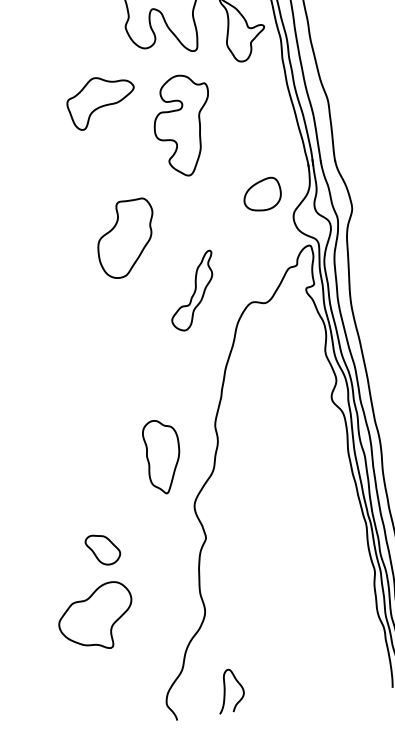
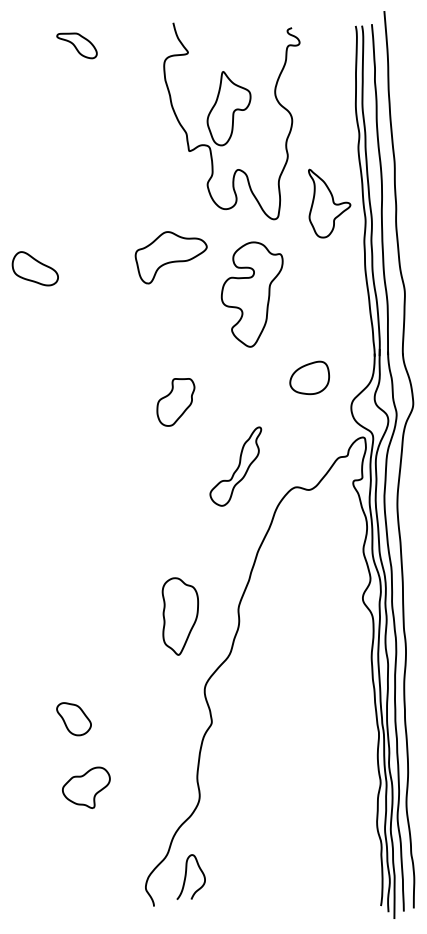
part: (262, 194) -> (309, 377), moved
part: (126, 238) -> (175, 402), size x0.6
part: (163, 456) -> (180, 616), moved
part: (102, 550) -> (73, 719), moved
part: (96, 617) -> (86, 787), size x0.6
curve: (225, 690) -> (186, 876), moved

